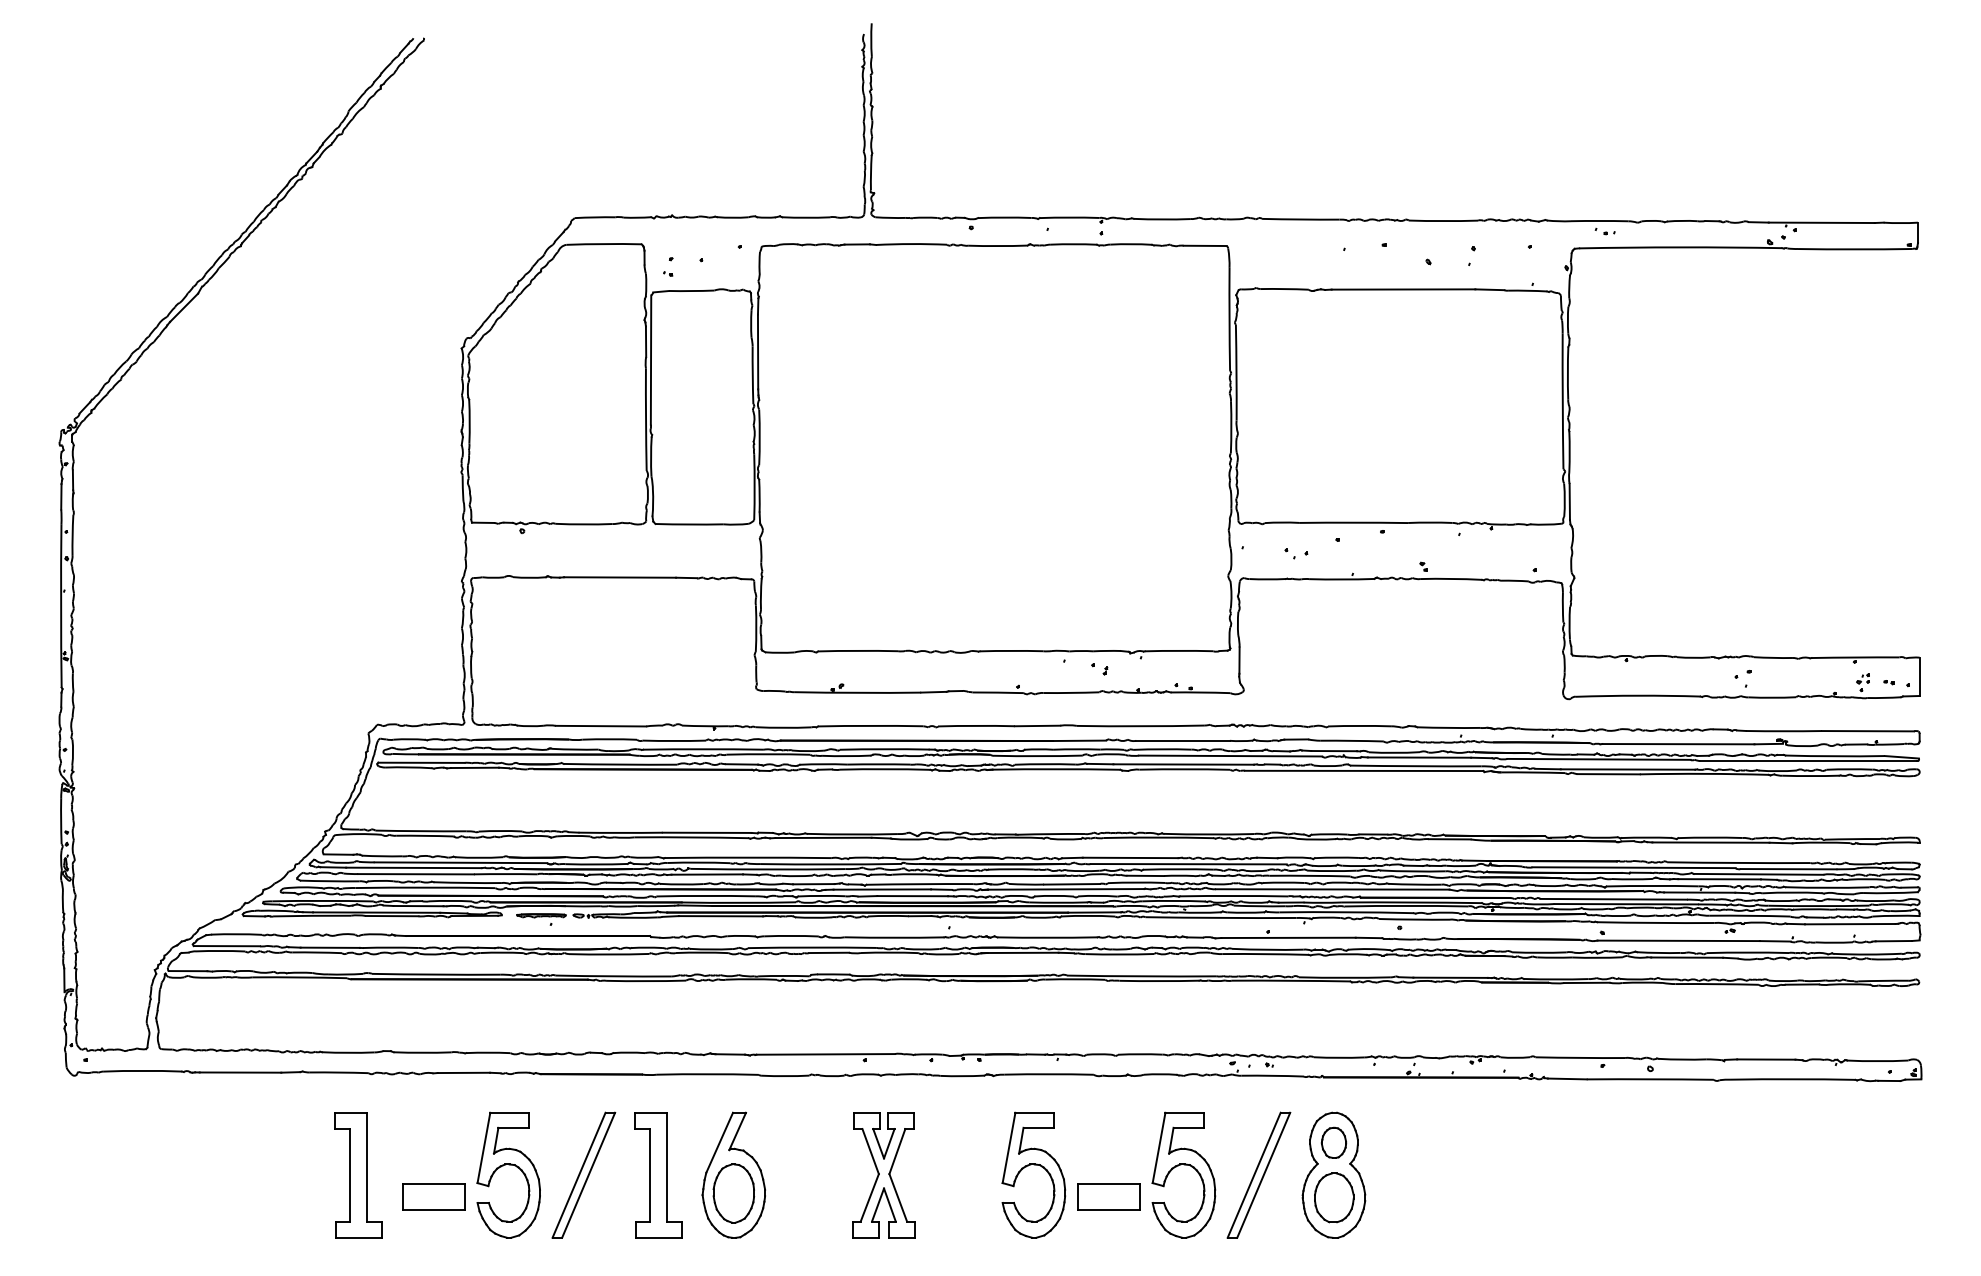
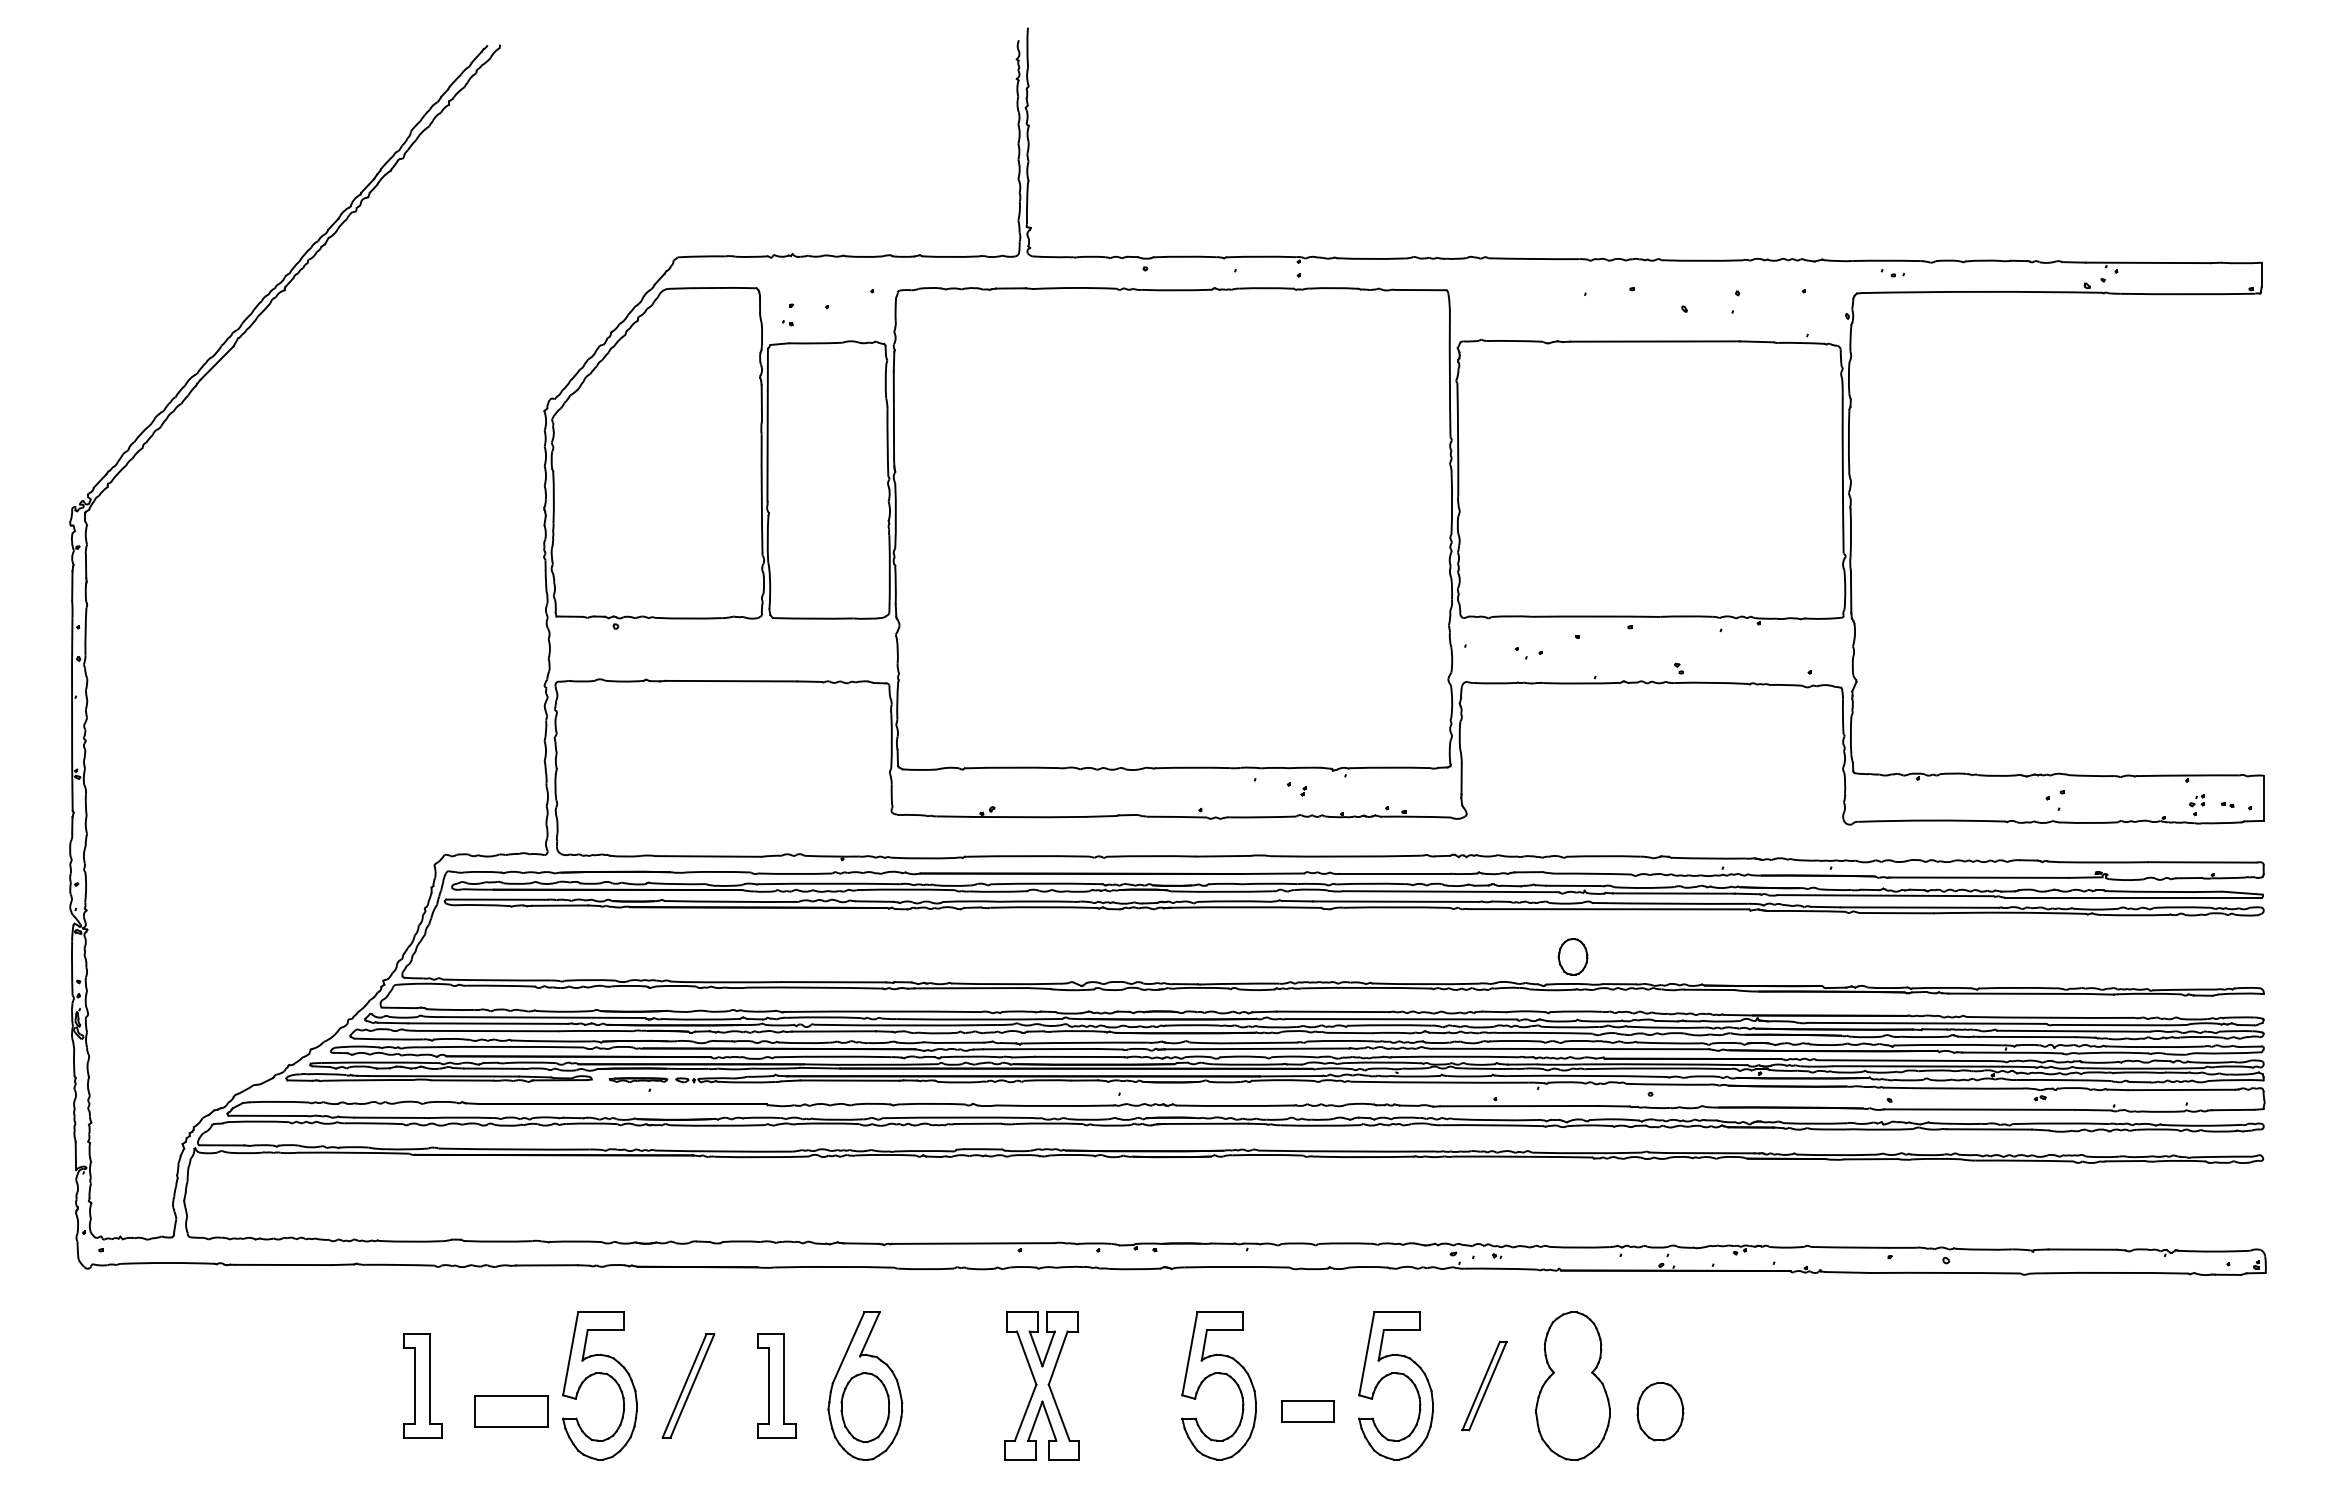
part: (1333, 1142) -> (1572, 956), moved
part: (358, 1174) -> (422, 1385), size x0.7
part: (583, 1174) -> (688, 1385), size x0.7
part: (658, 1174) -> (776, 1385), size x0.7
part: (1258, 1174) -> (1484, 1385), size x0.6
part: (1108, 1196) -> (1307, 1411), size x0.7
part: (1334, 1197) -> (1660, 1411), moved

